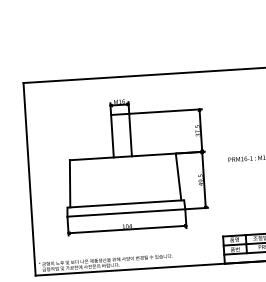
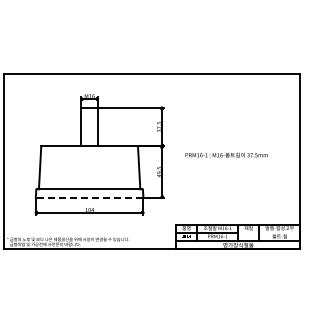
line: (126, 212) -> (89, 197), solid -> dashed

